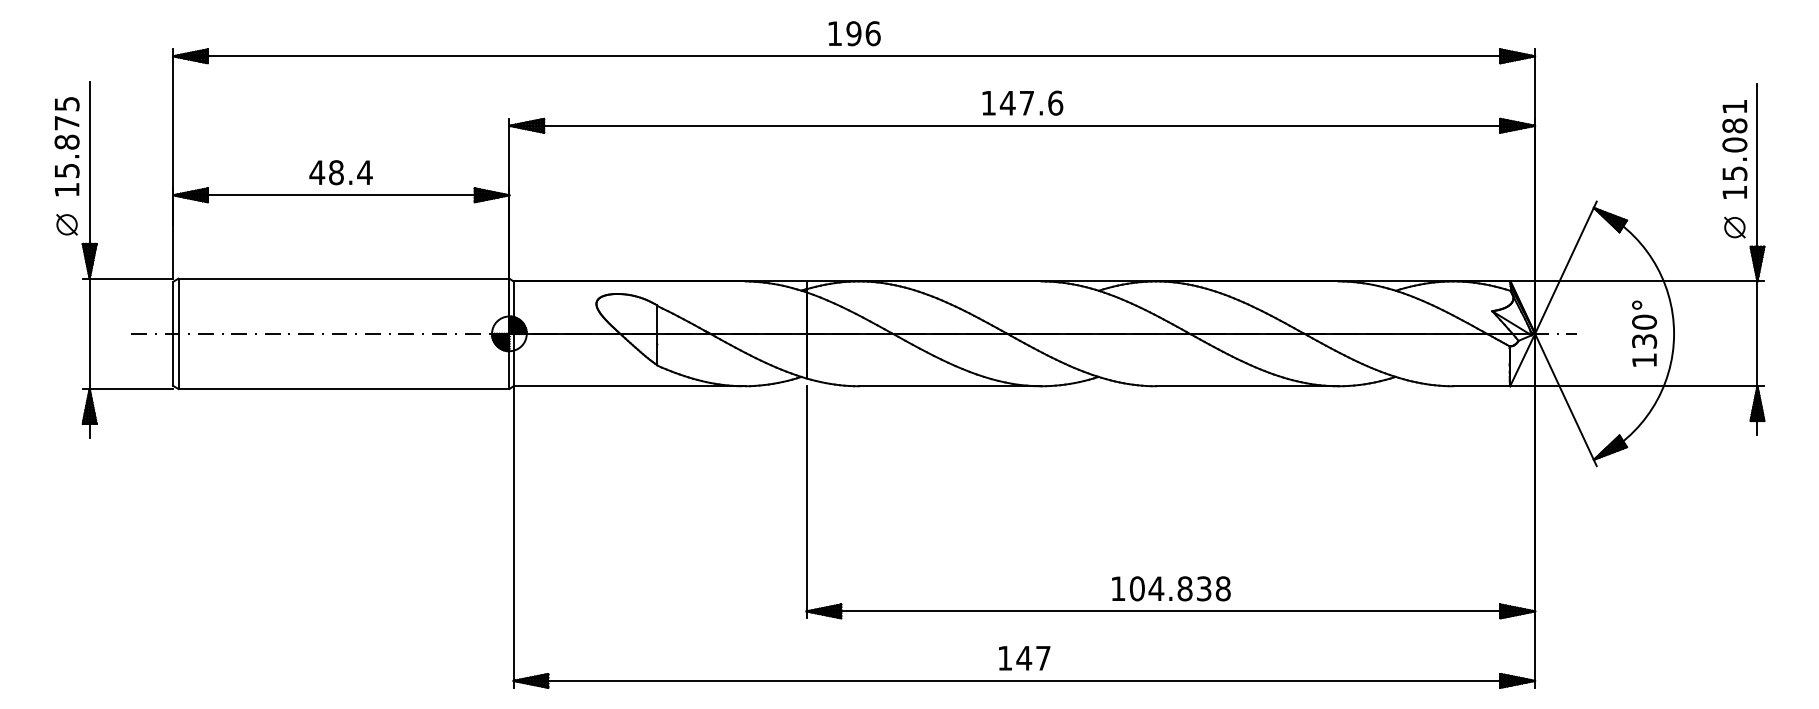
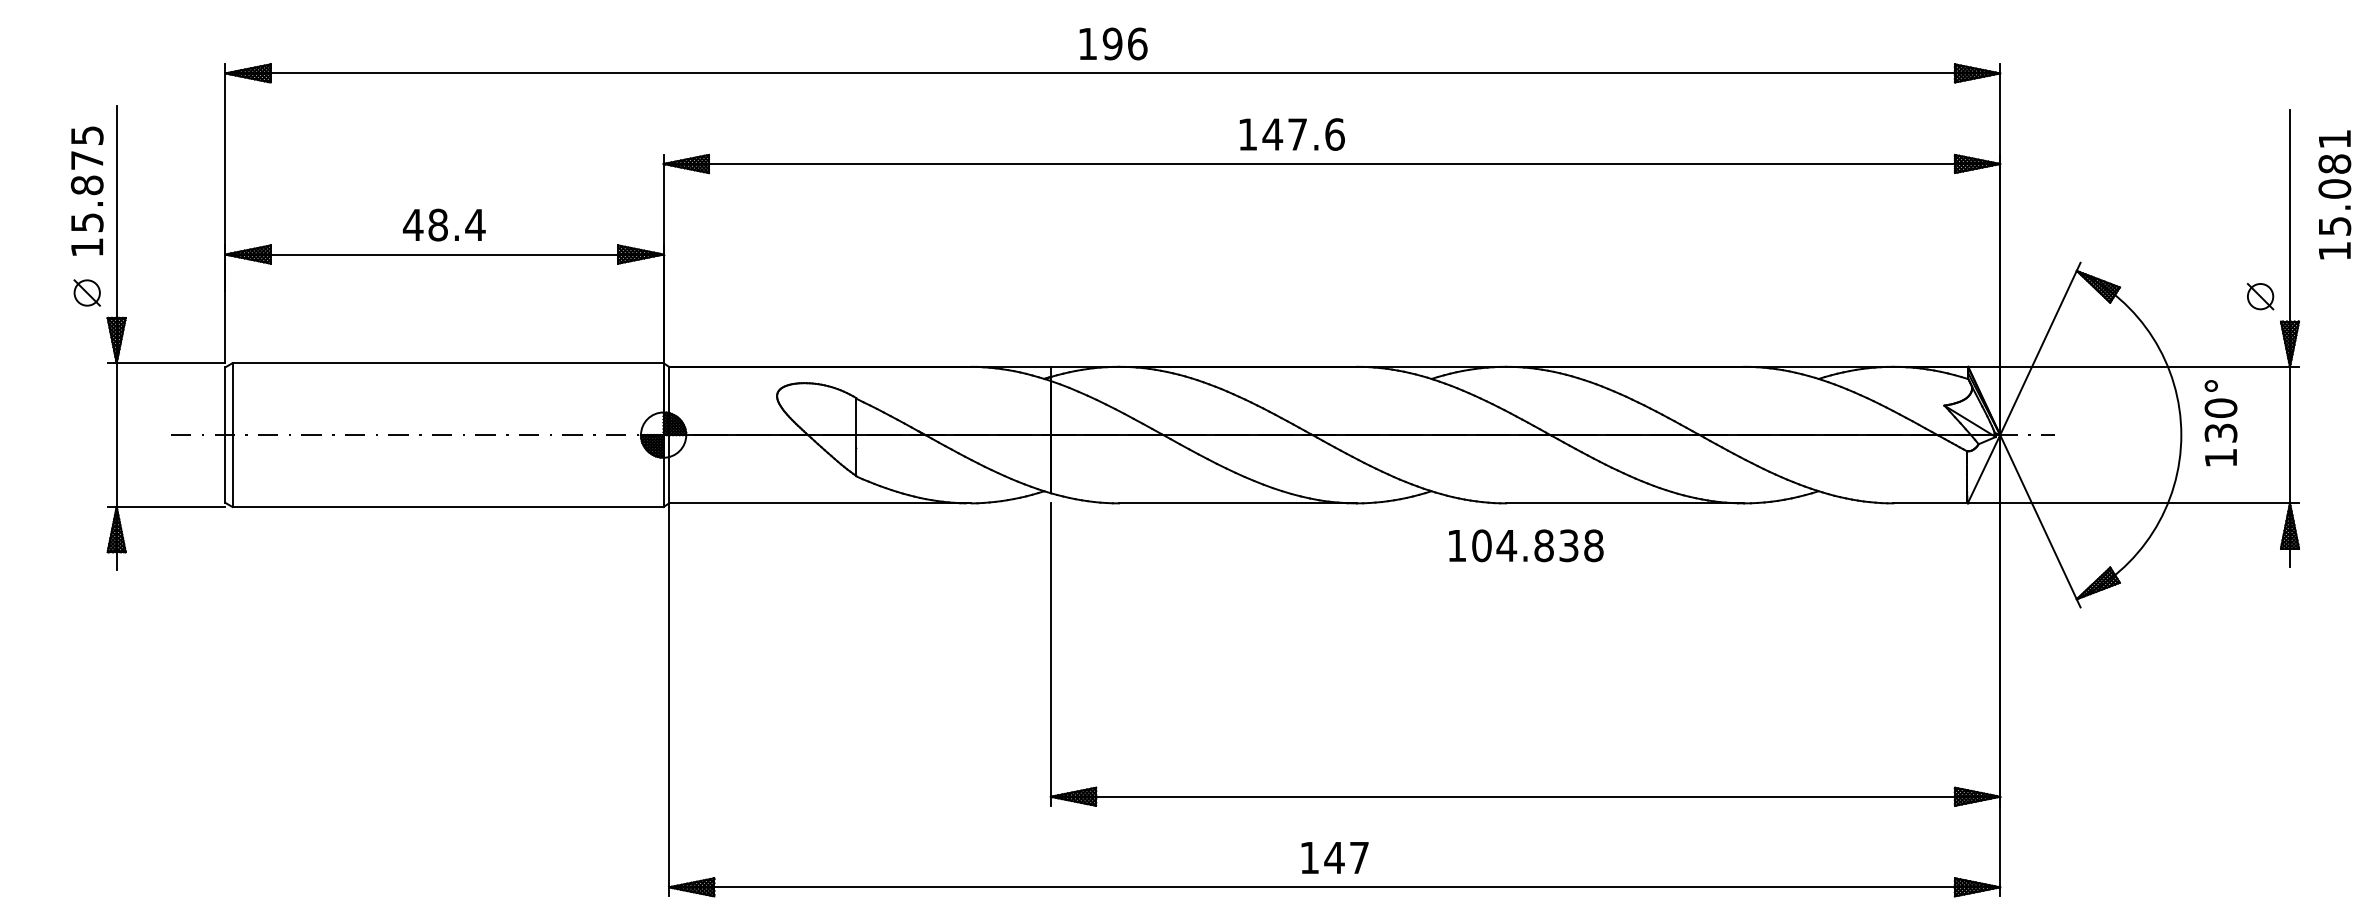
text: (1022, 102) -> (1291, 133), moved
text: (1734, 149) -> (2334, 194), moved
text: (1644, 333) -> (2220, 422), moved
text: (1171, 588) -> (1526, 545), moved

